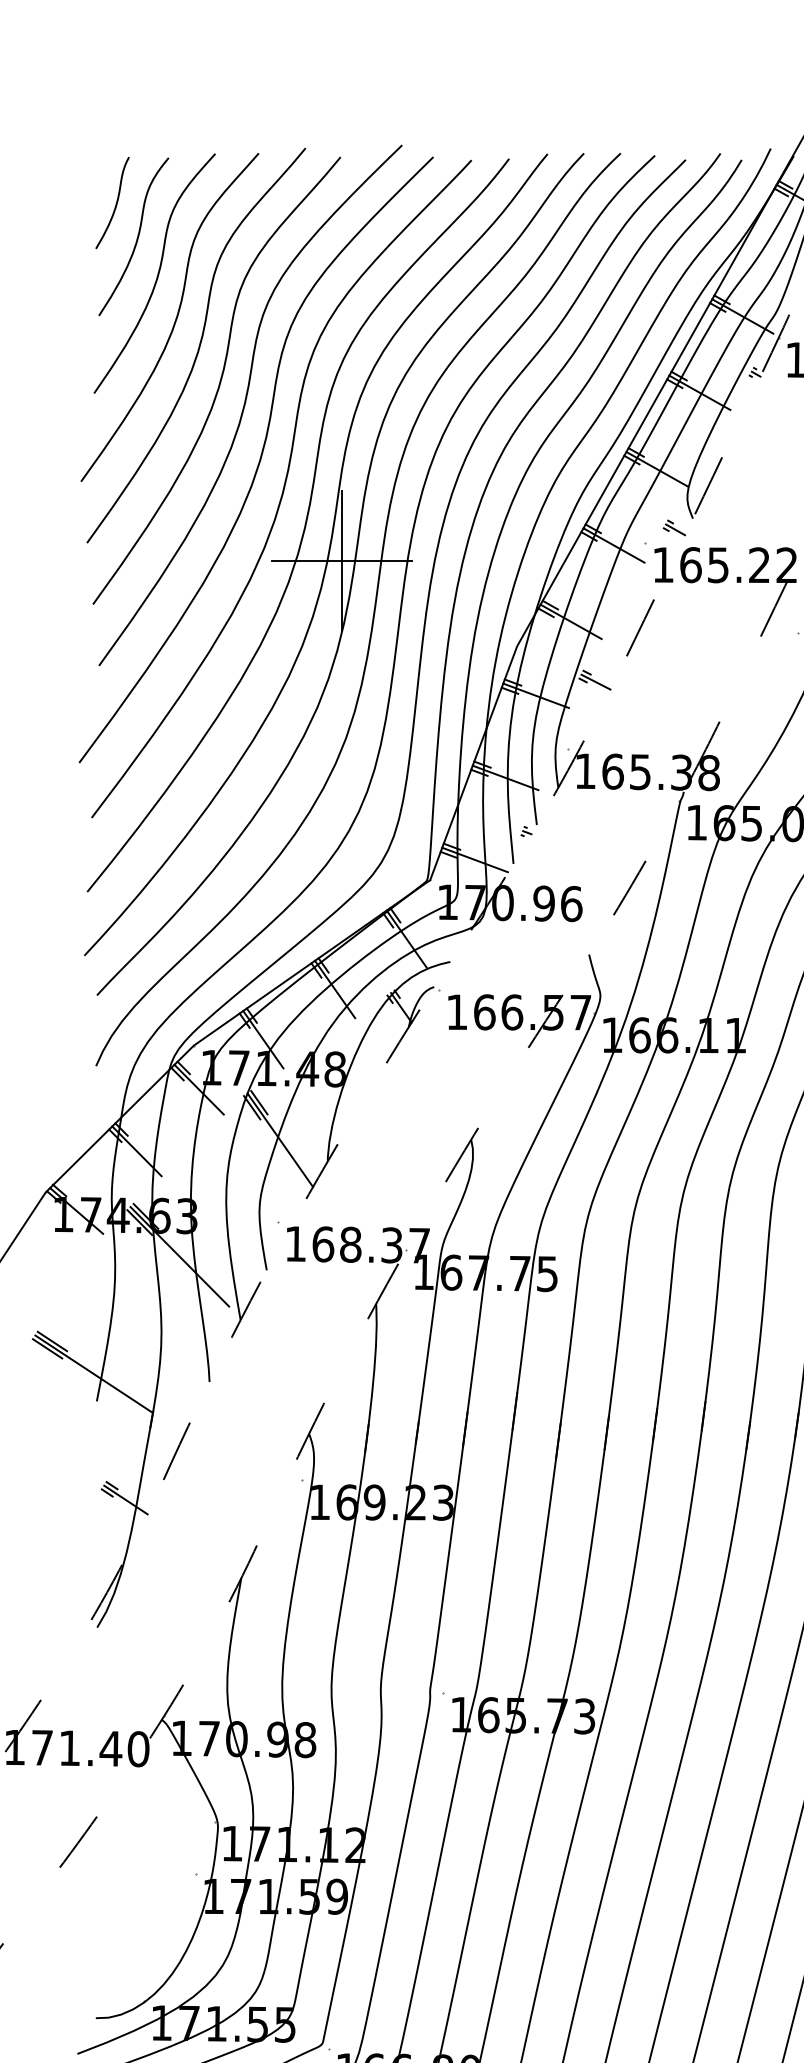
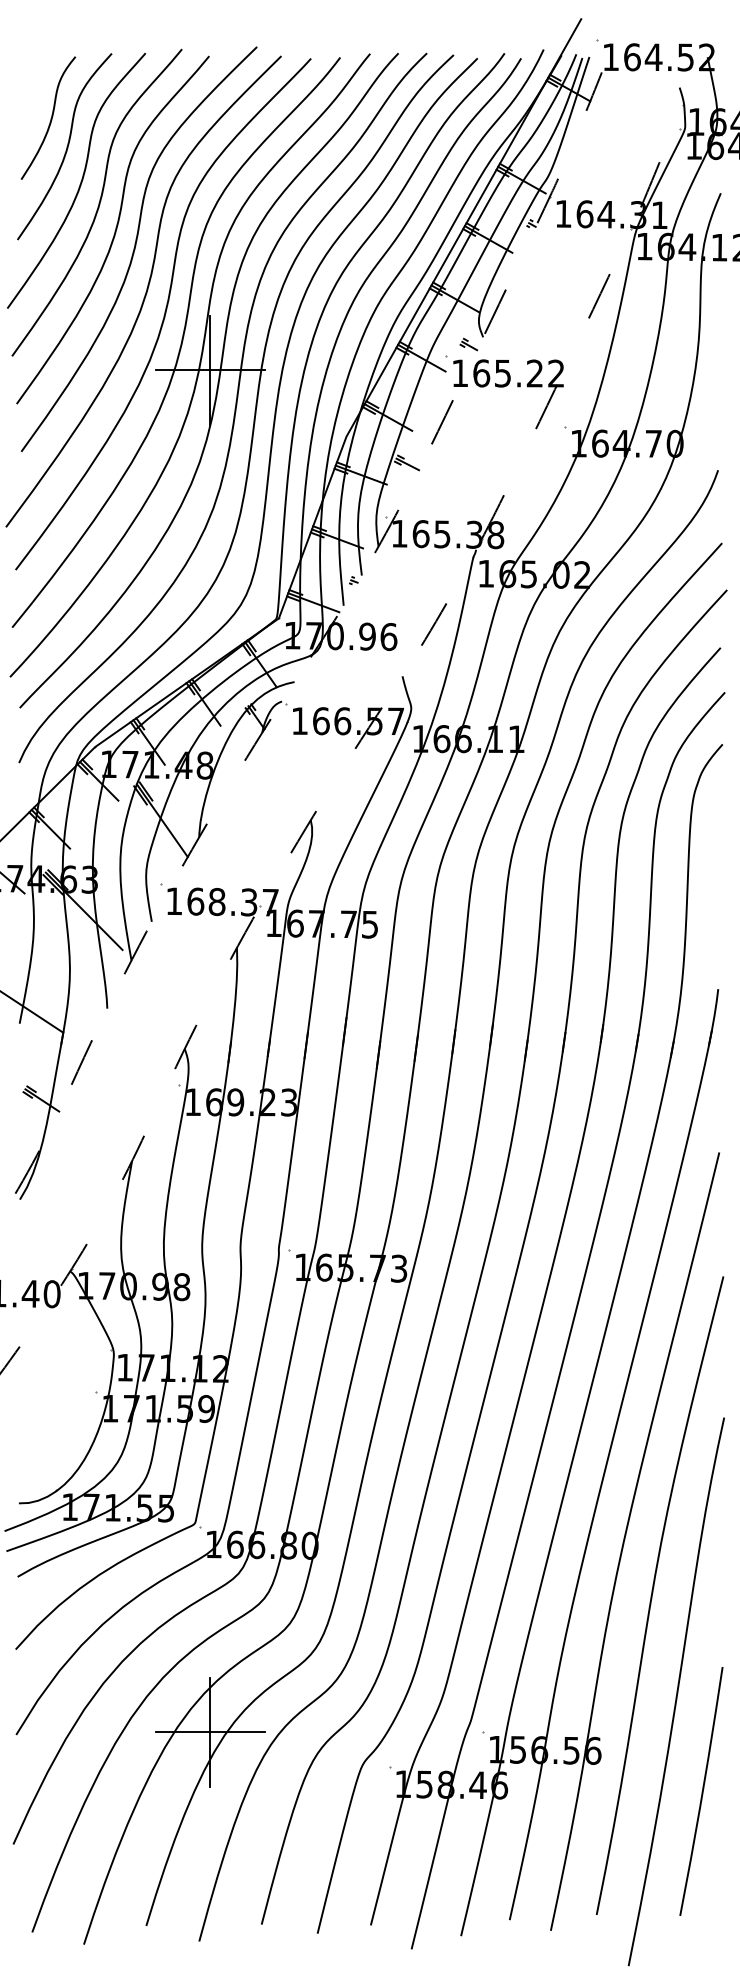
curve: (115, 202) -> (34, 91), removed

